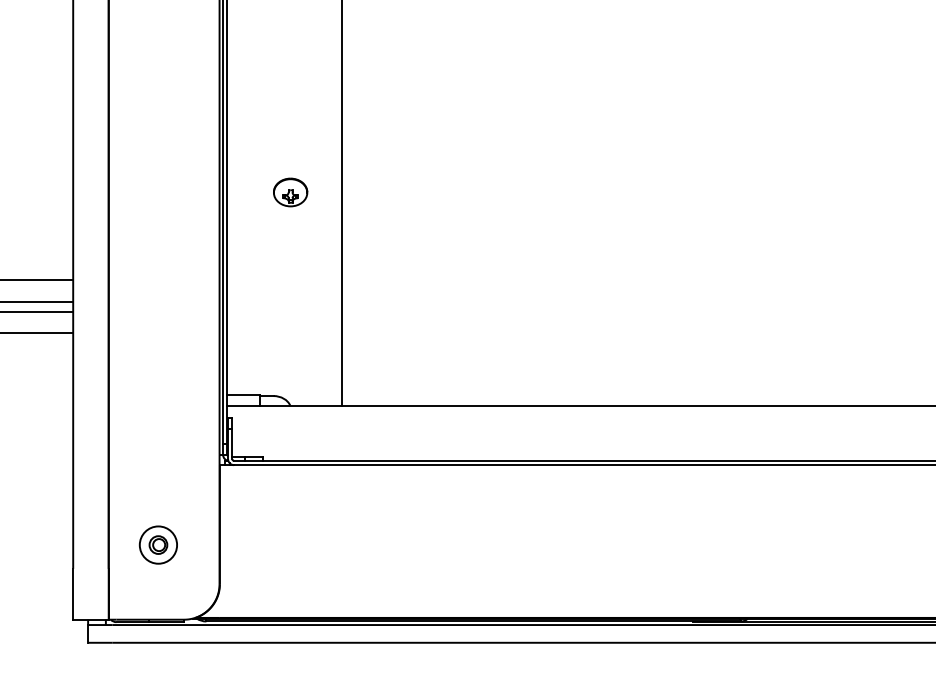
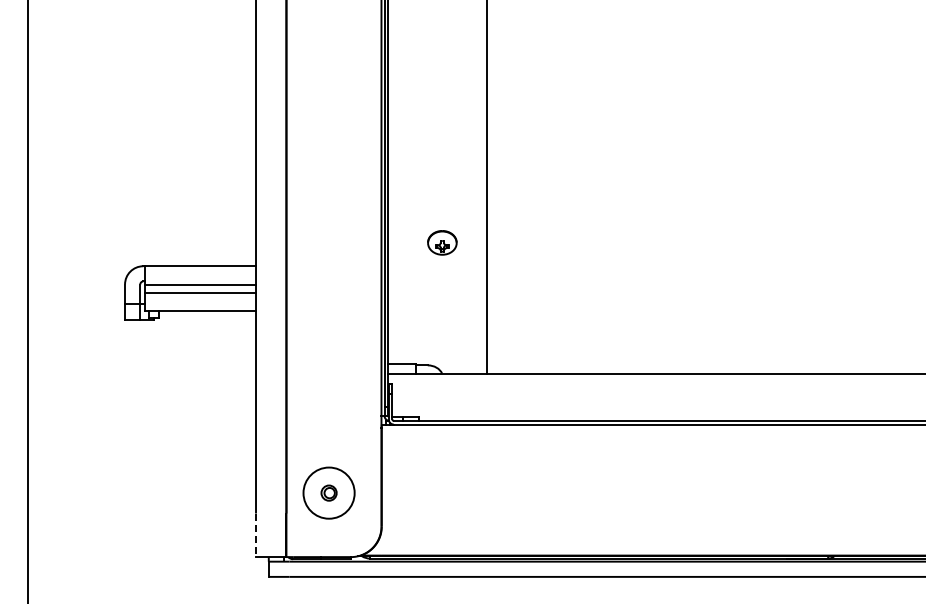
part: (290, 192) -> (442, 242), moved
circle: (158, 545) -> (329, 493), size x1.6
line: (73, 594) -> (256, 535), solid -> dashed

